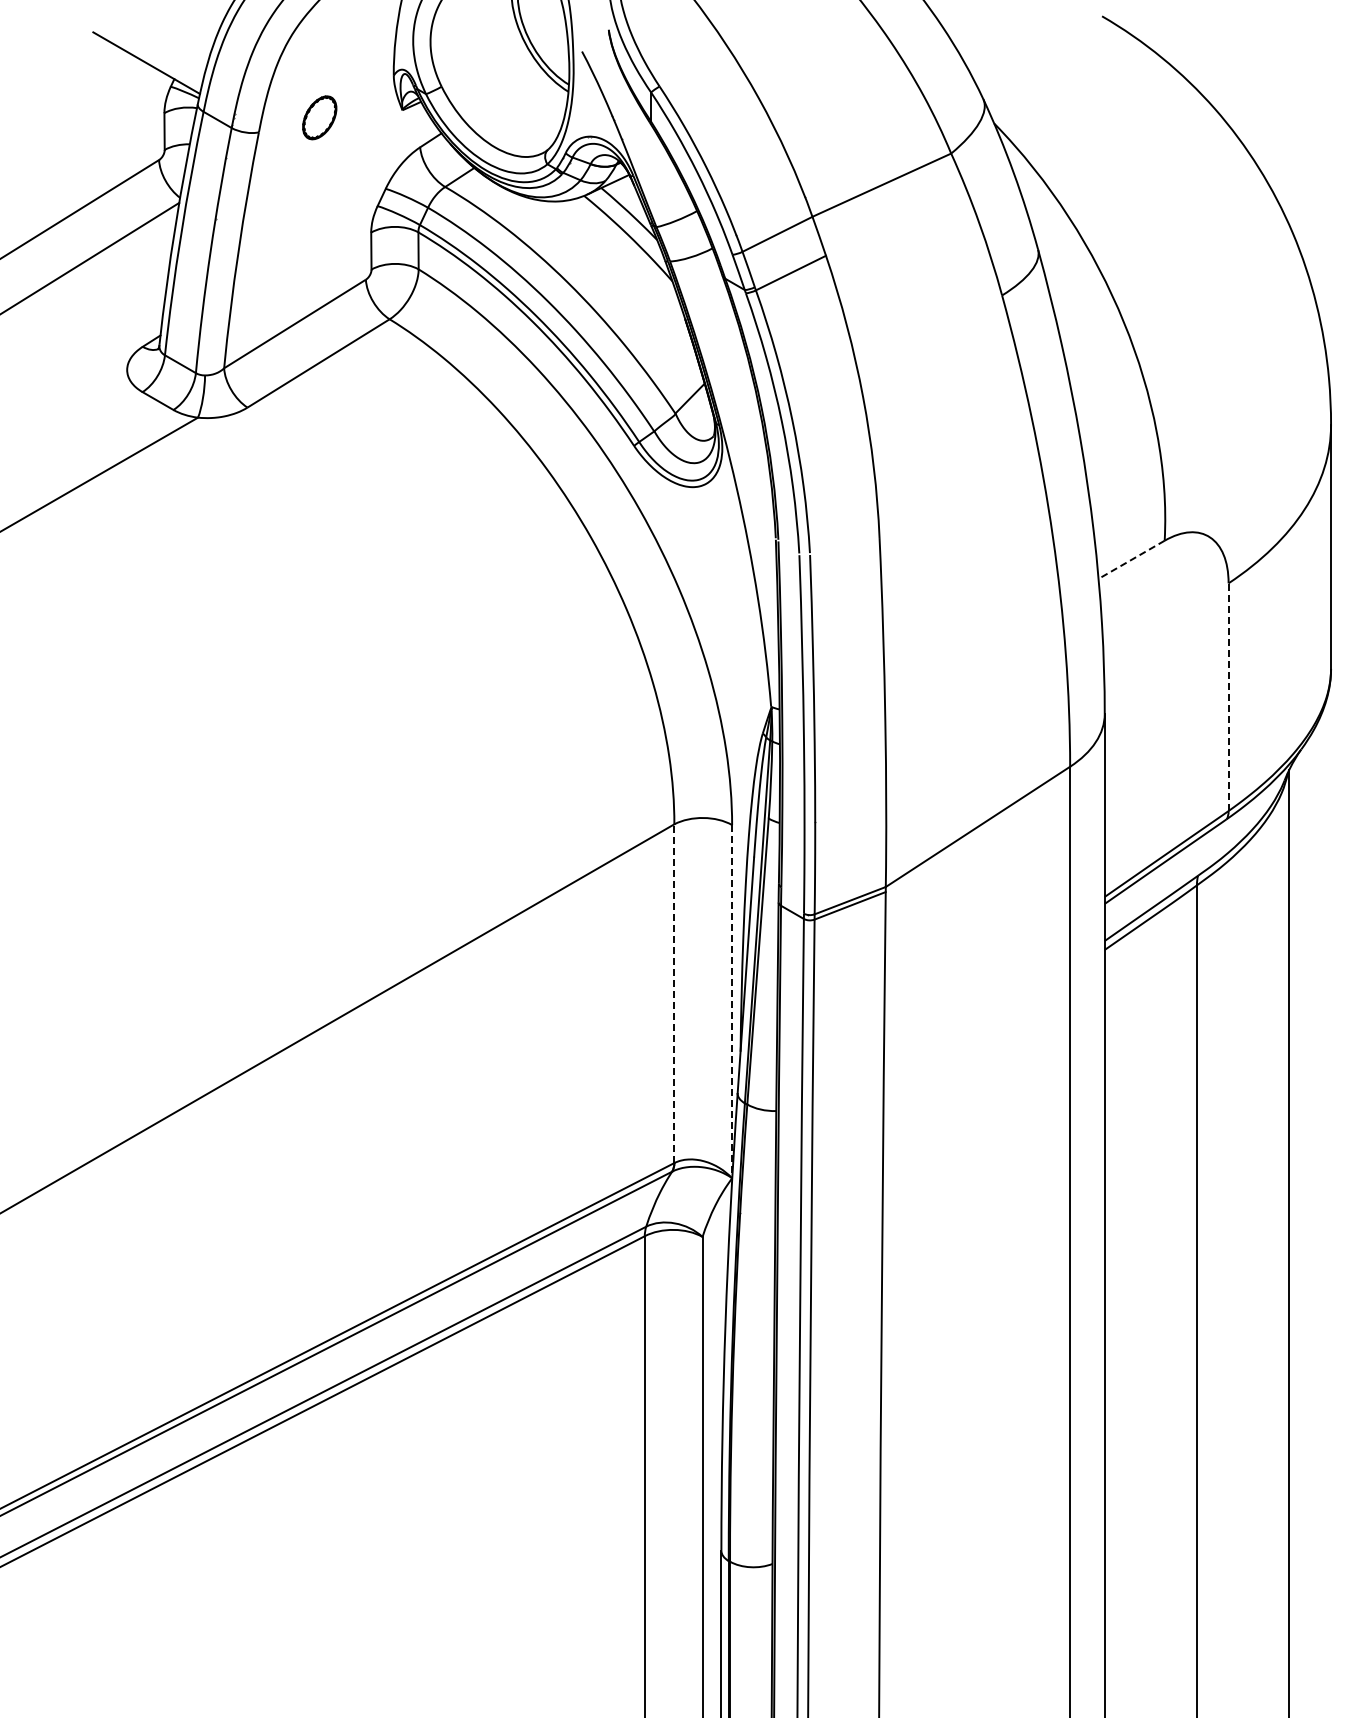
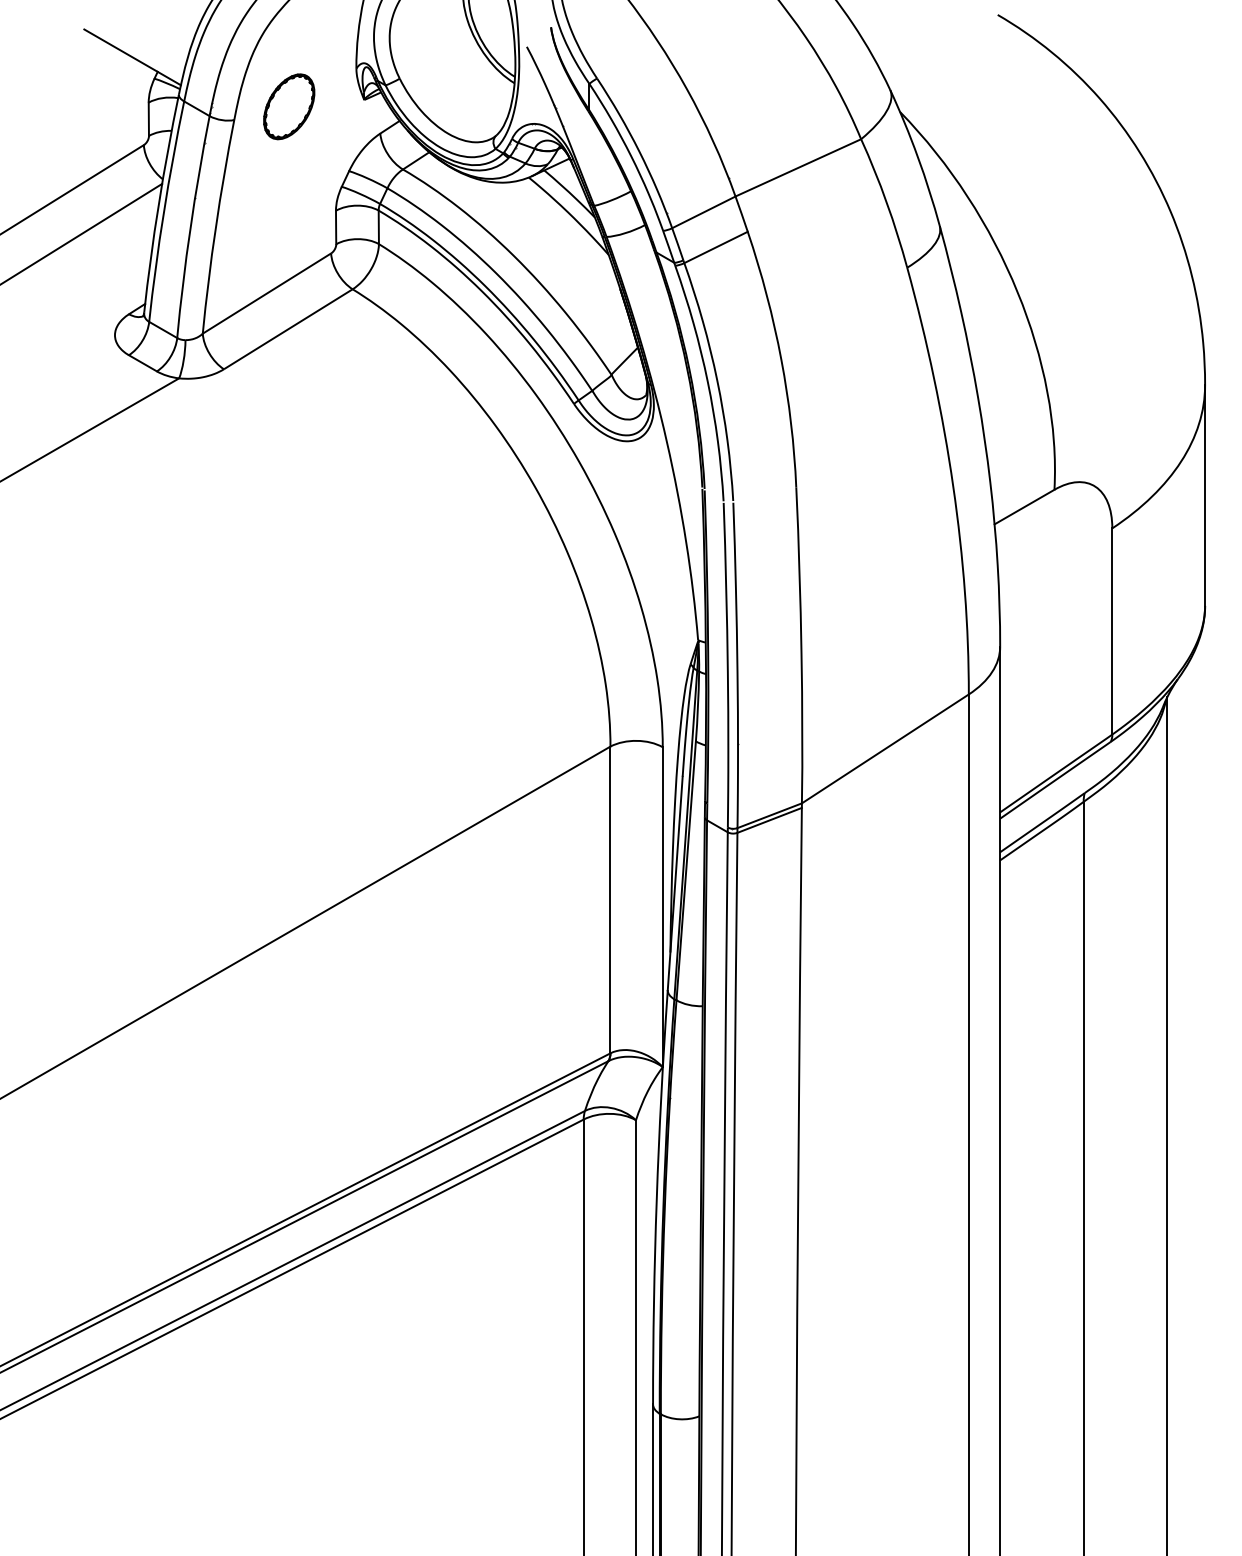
part: (319, 117) -> (289, 106), size x1.67
line: (1131, 560) -> (1024, 507), dashed -> solid
line: (1228, 697) -> (1112, 631), dashed -> solid
line: (674, 993) -> (610, 899), dashed -> solid
line: (732, 1001) -> (663, 907), dashed -> solid

